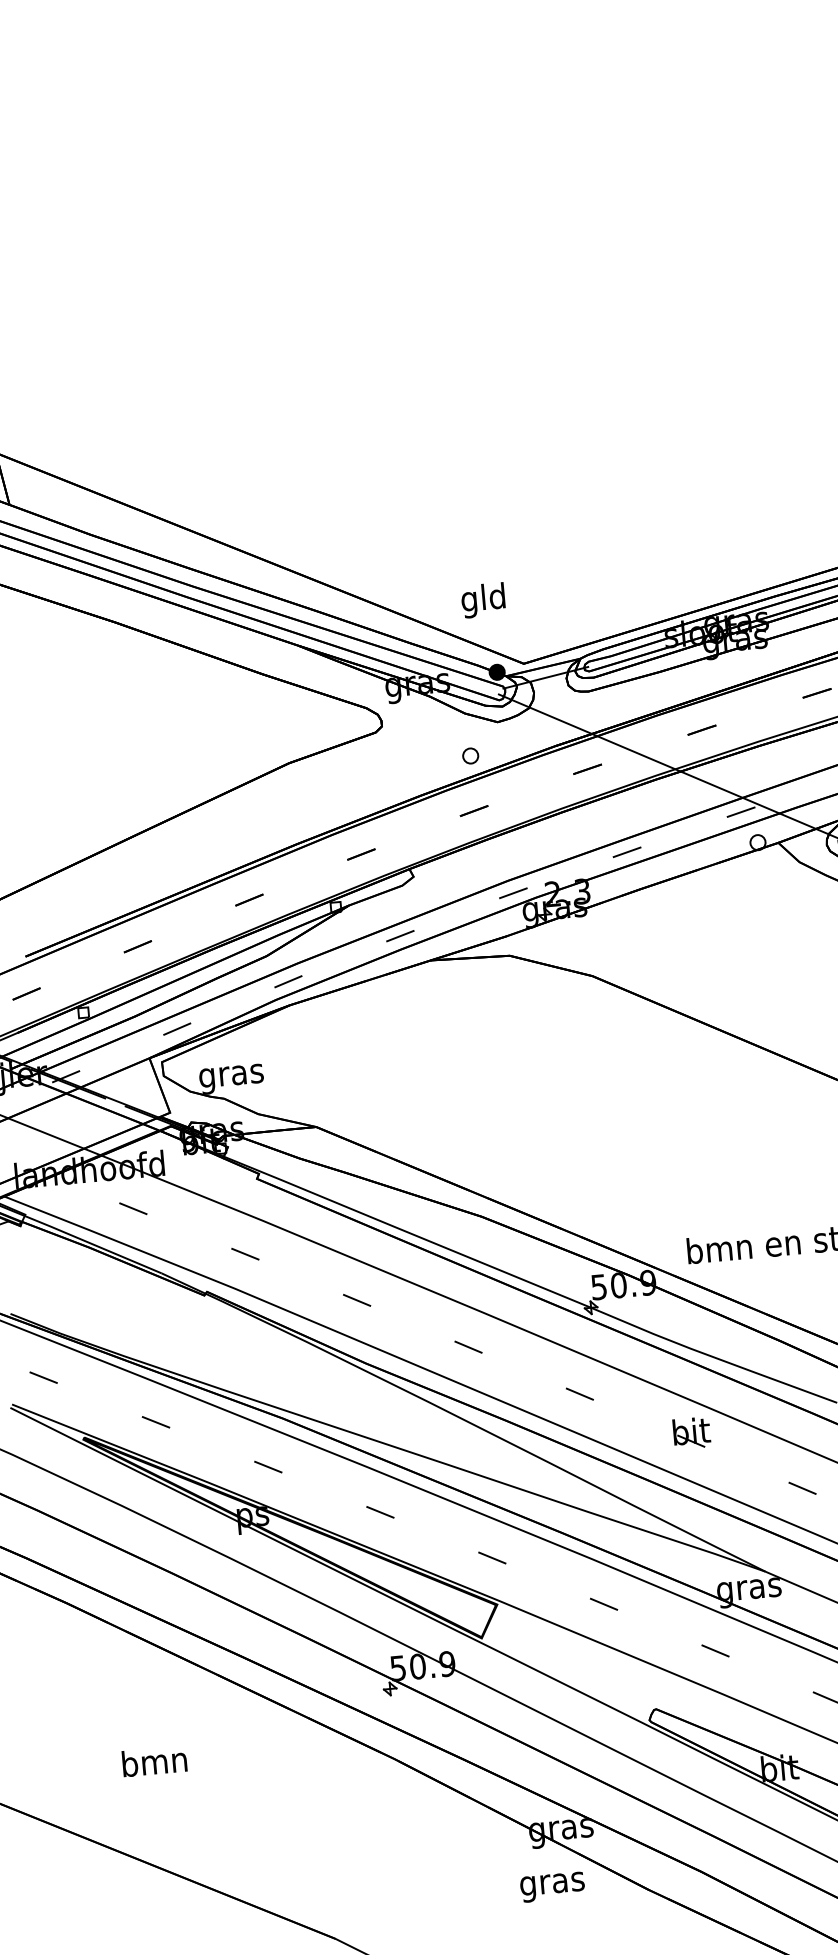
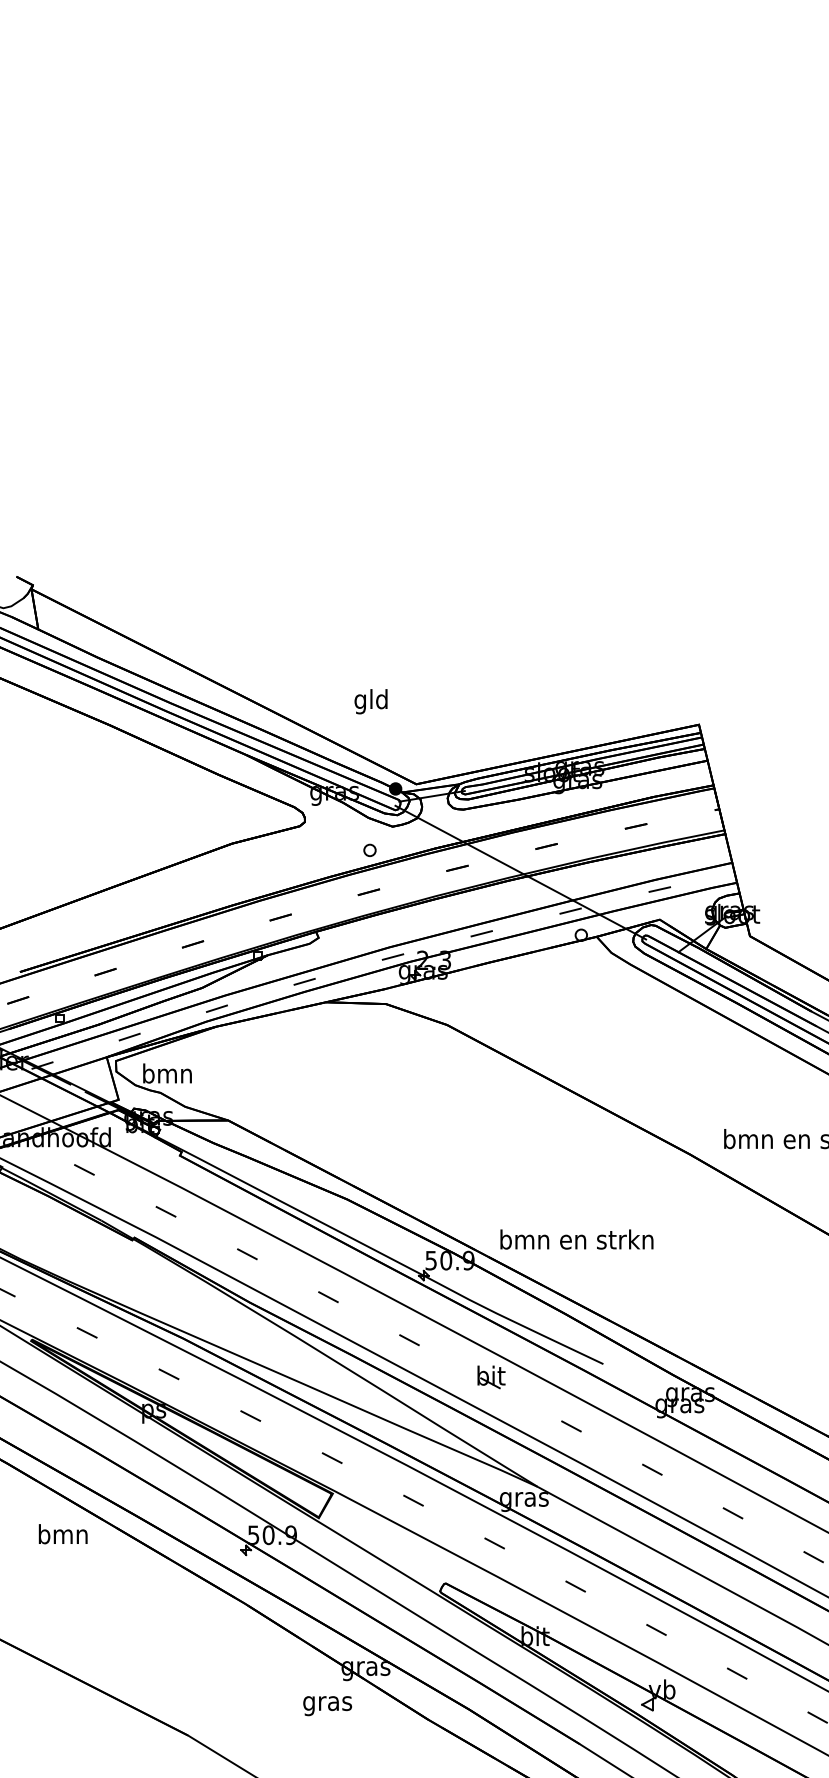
text: (482, 600) -> (370, 701), moved
text: (231, 1075) -> (167, 1075), gras -> bmn
text: (153, 1761) -> (62, 1534), moved
text: (552, 1887) -> (327, 1706), moved

